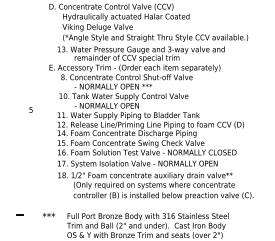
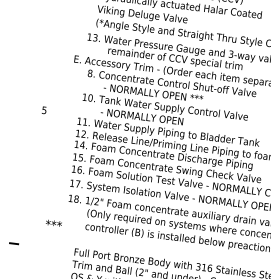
text: (48, 214) -> (53, 222), moved

